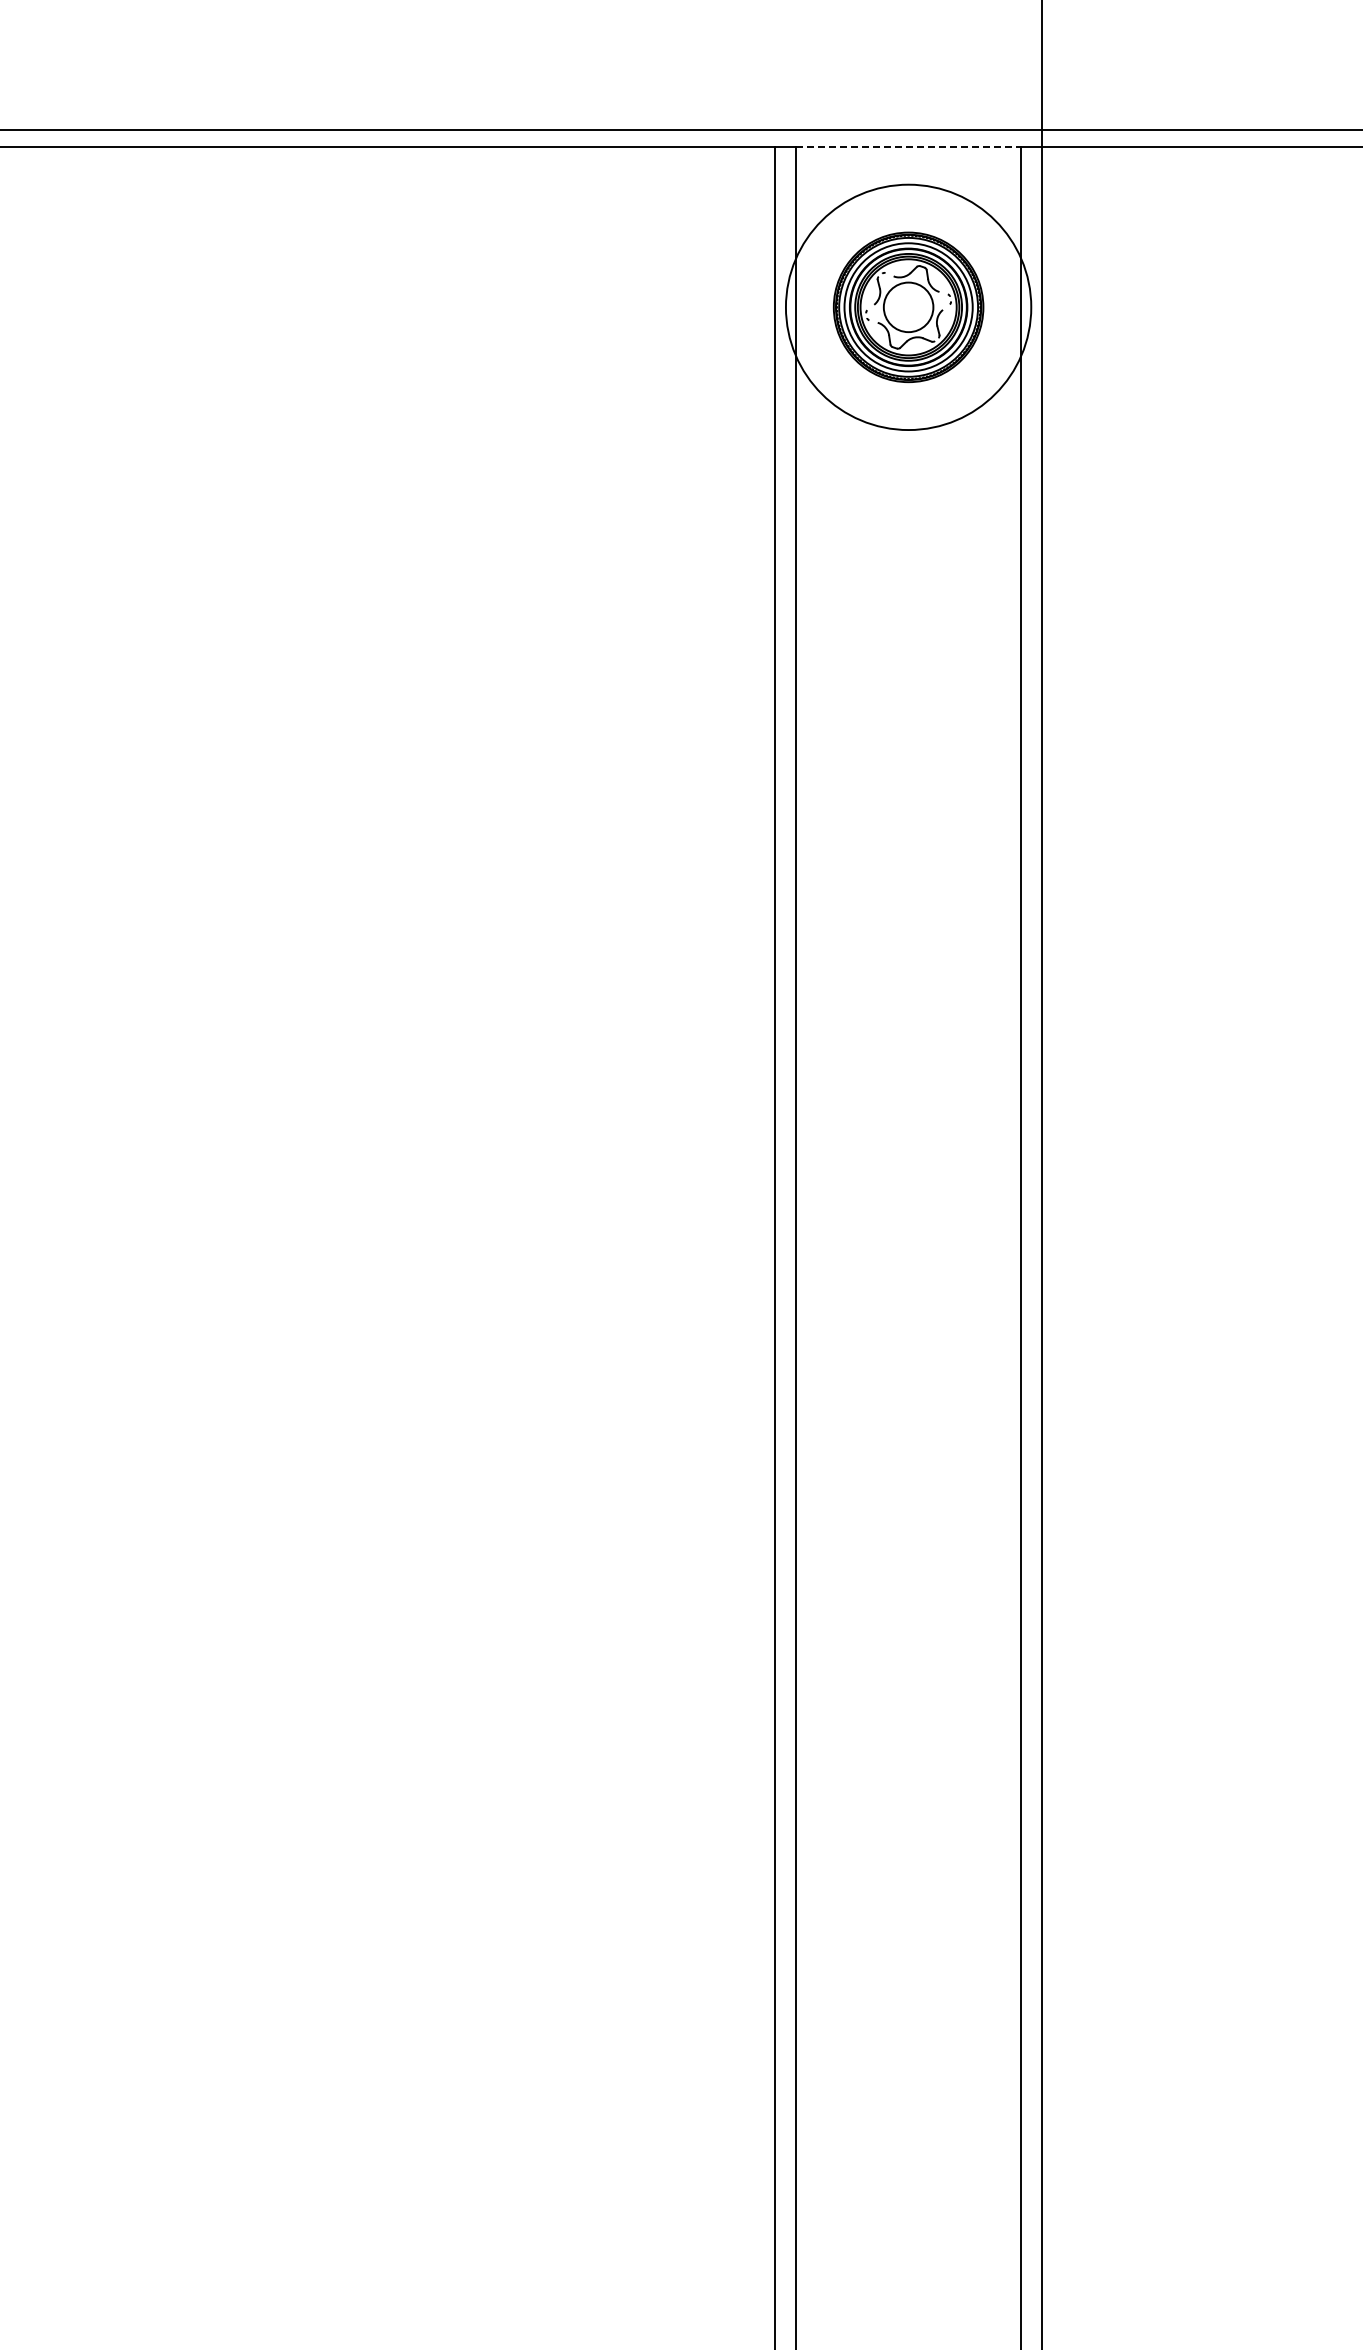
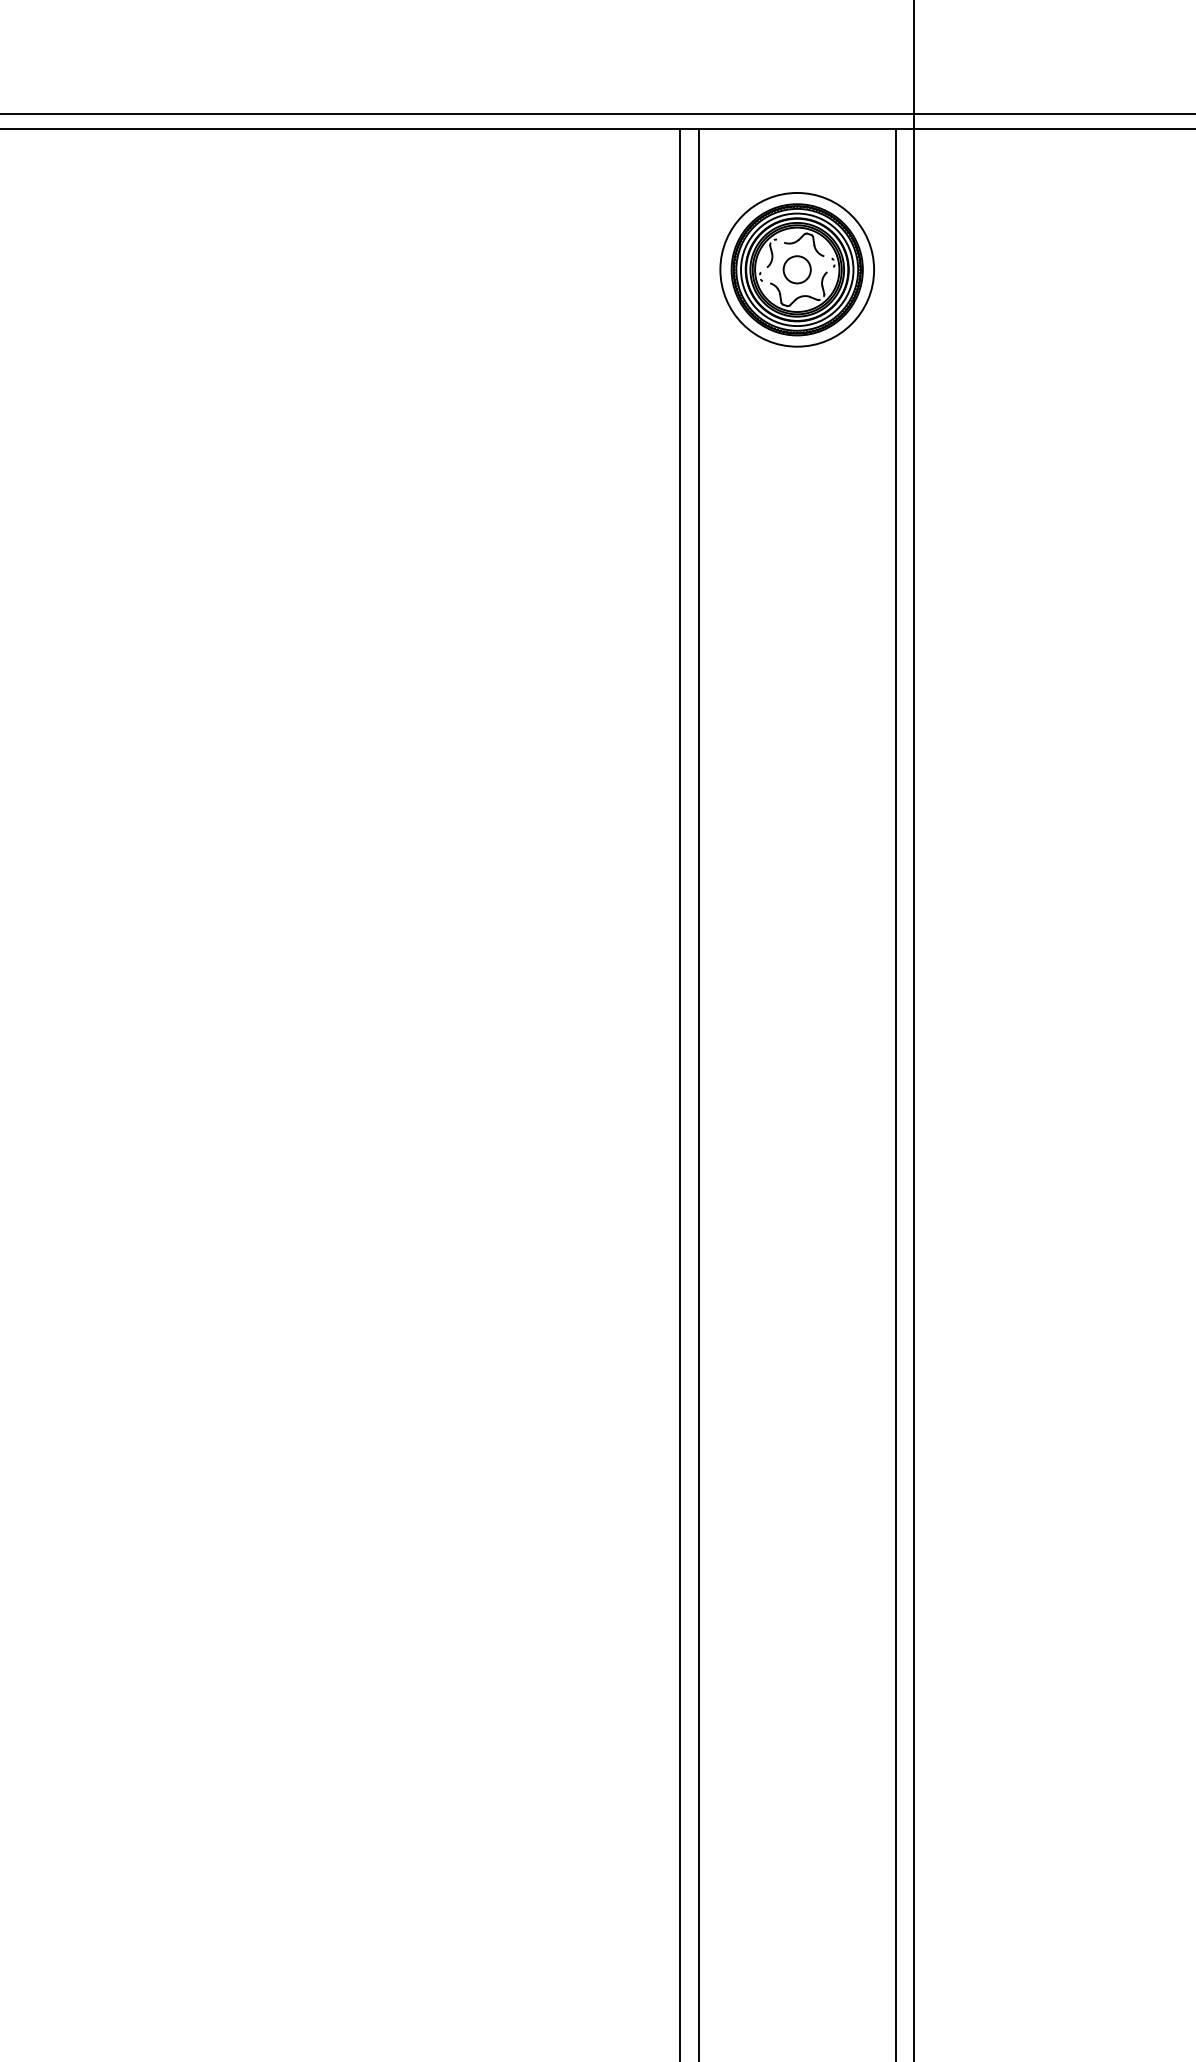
line: (909, 147) -> (798, 129), dashed -> solid
circle: (908, 306) -> (797, 269), size x0.62
circle: (908, 307) -> (797, 269), size x0.71

